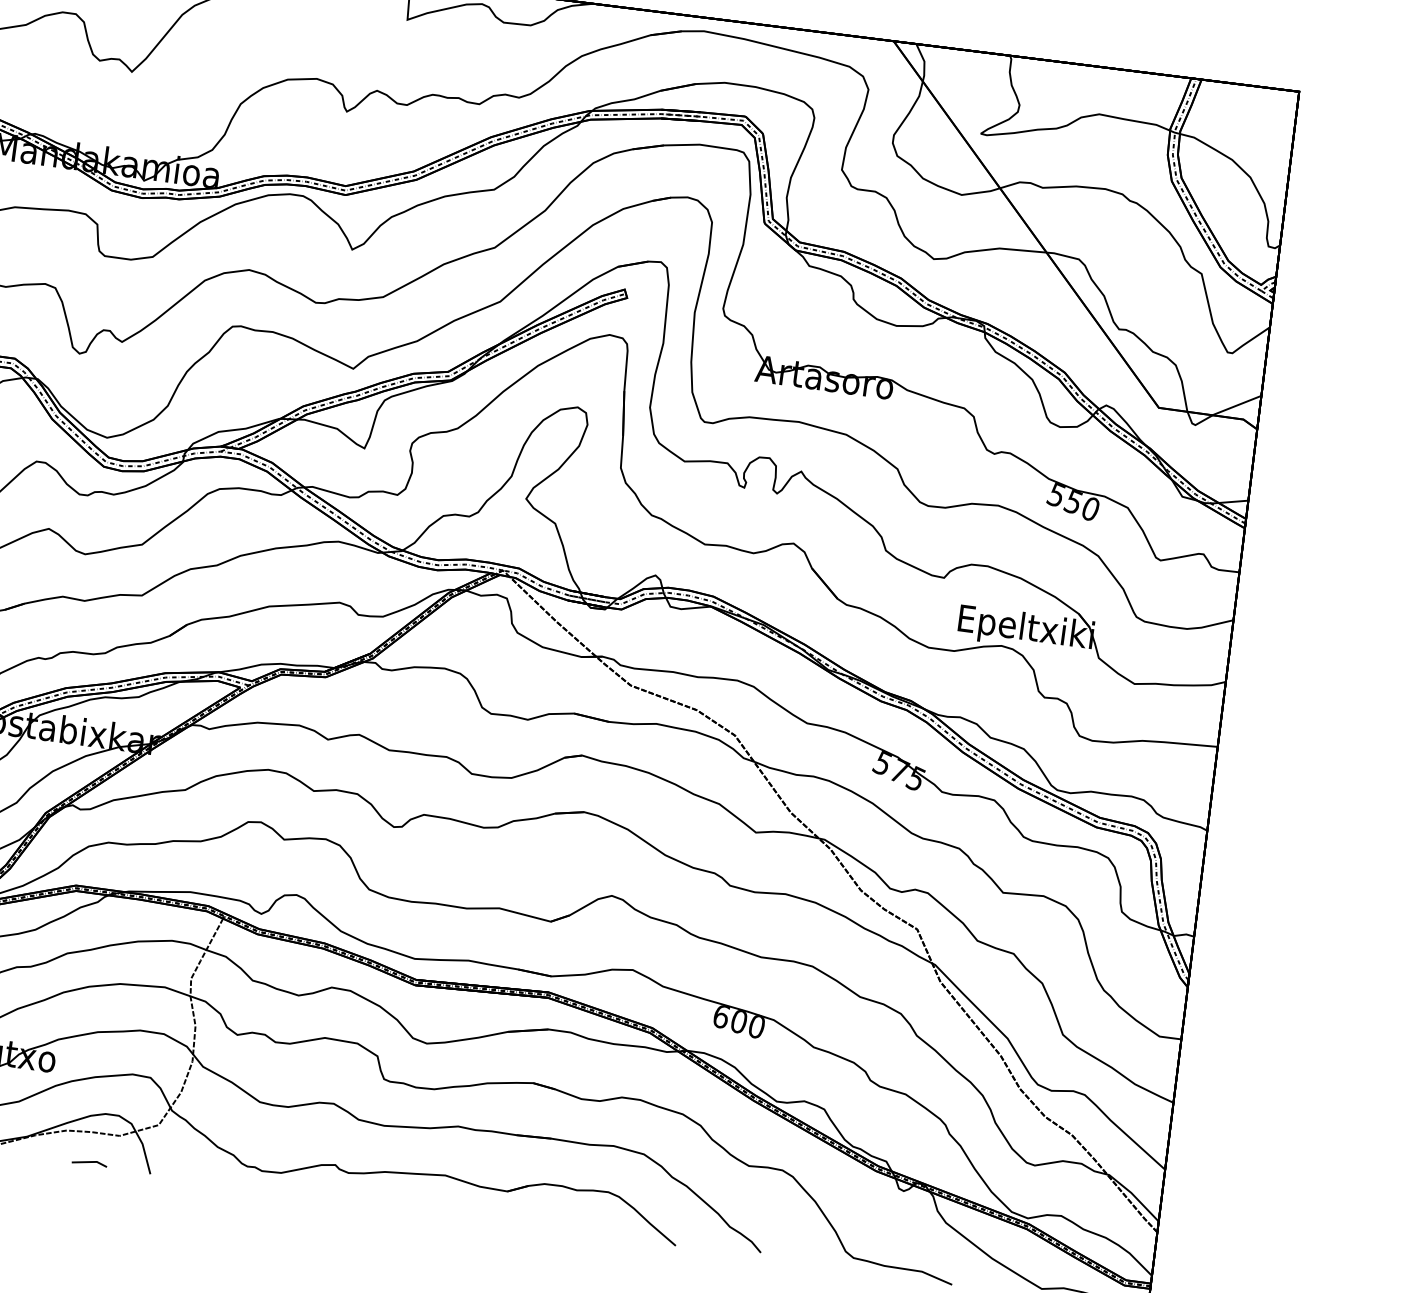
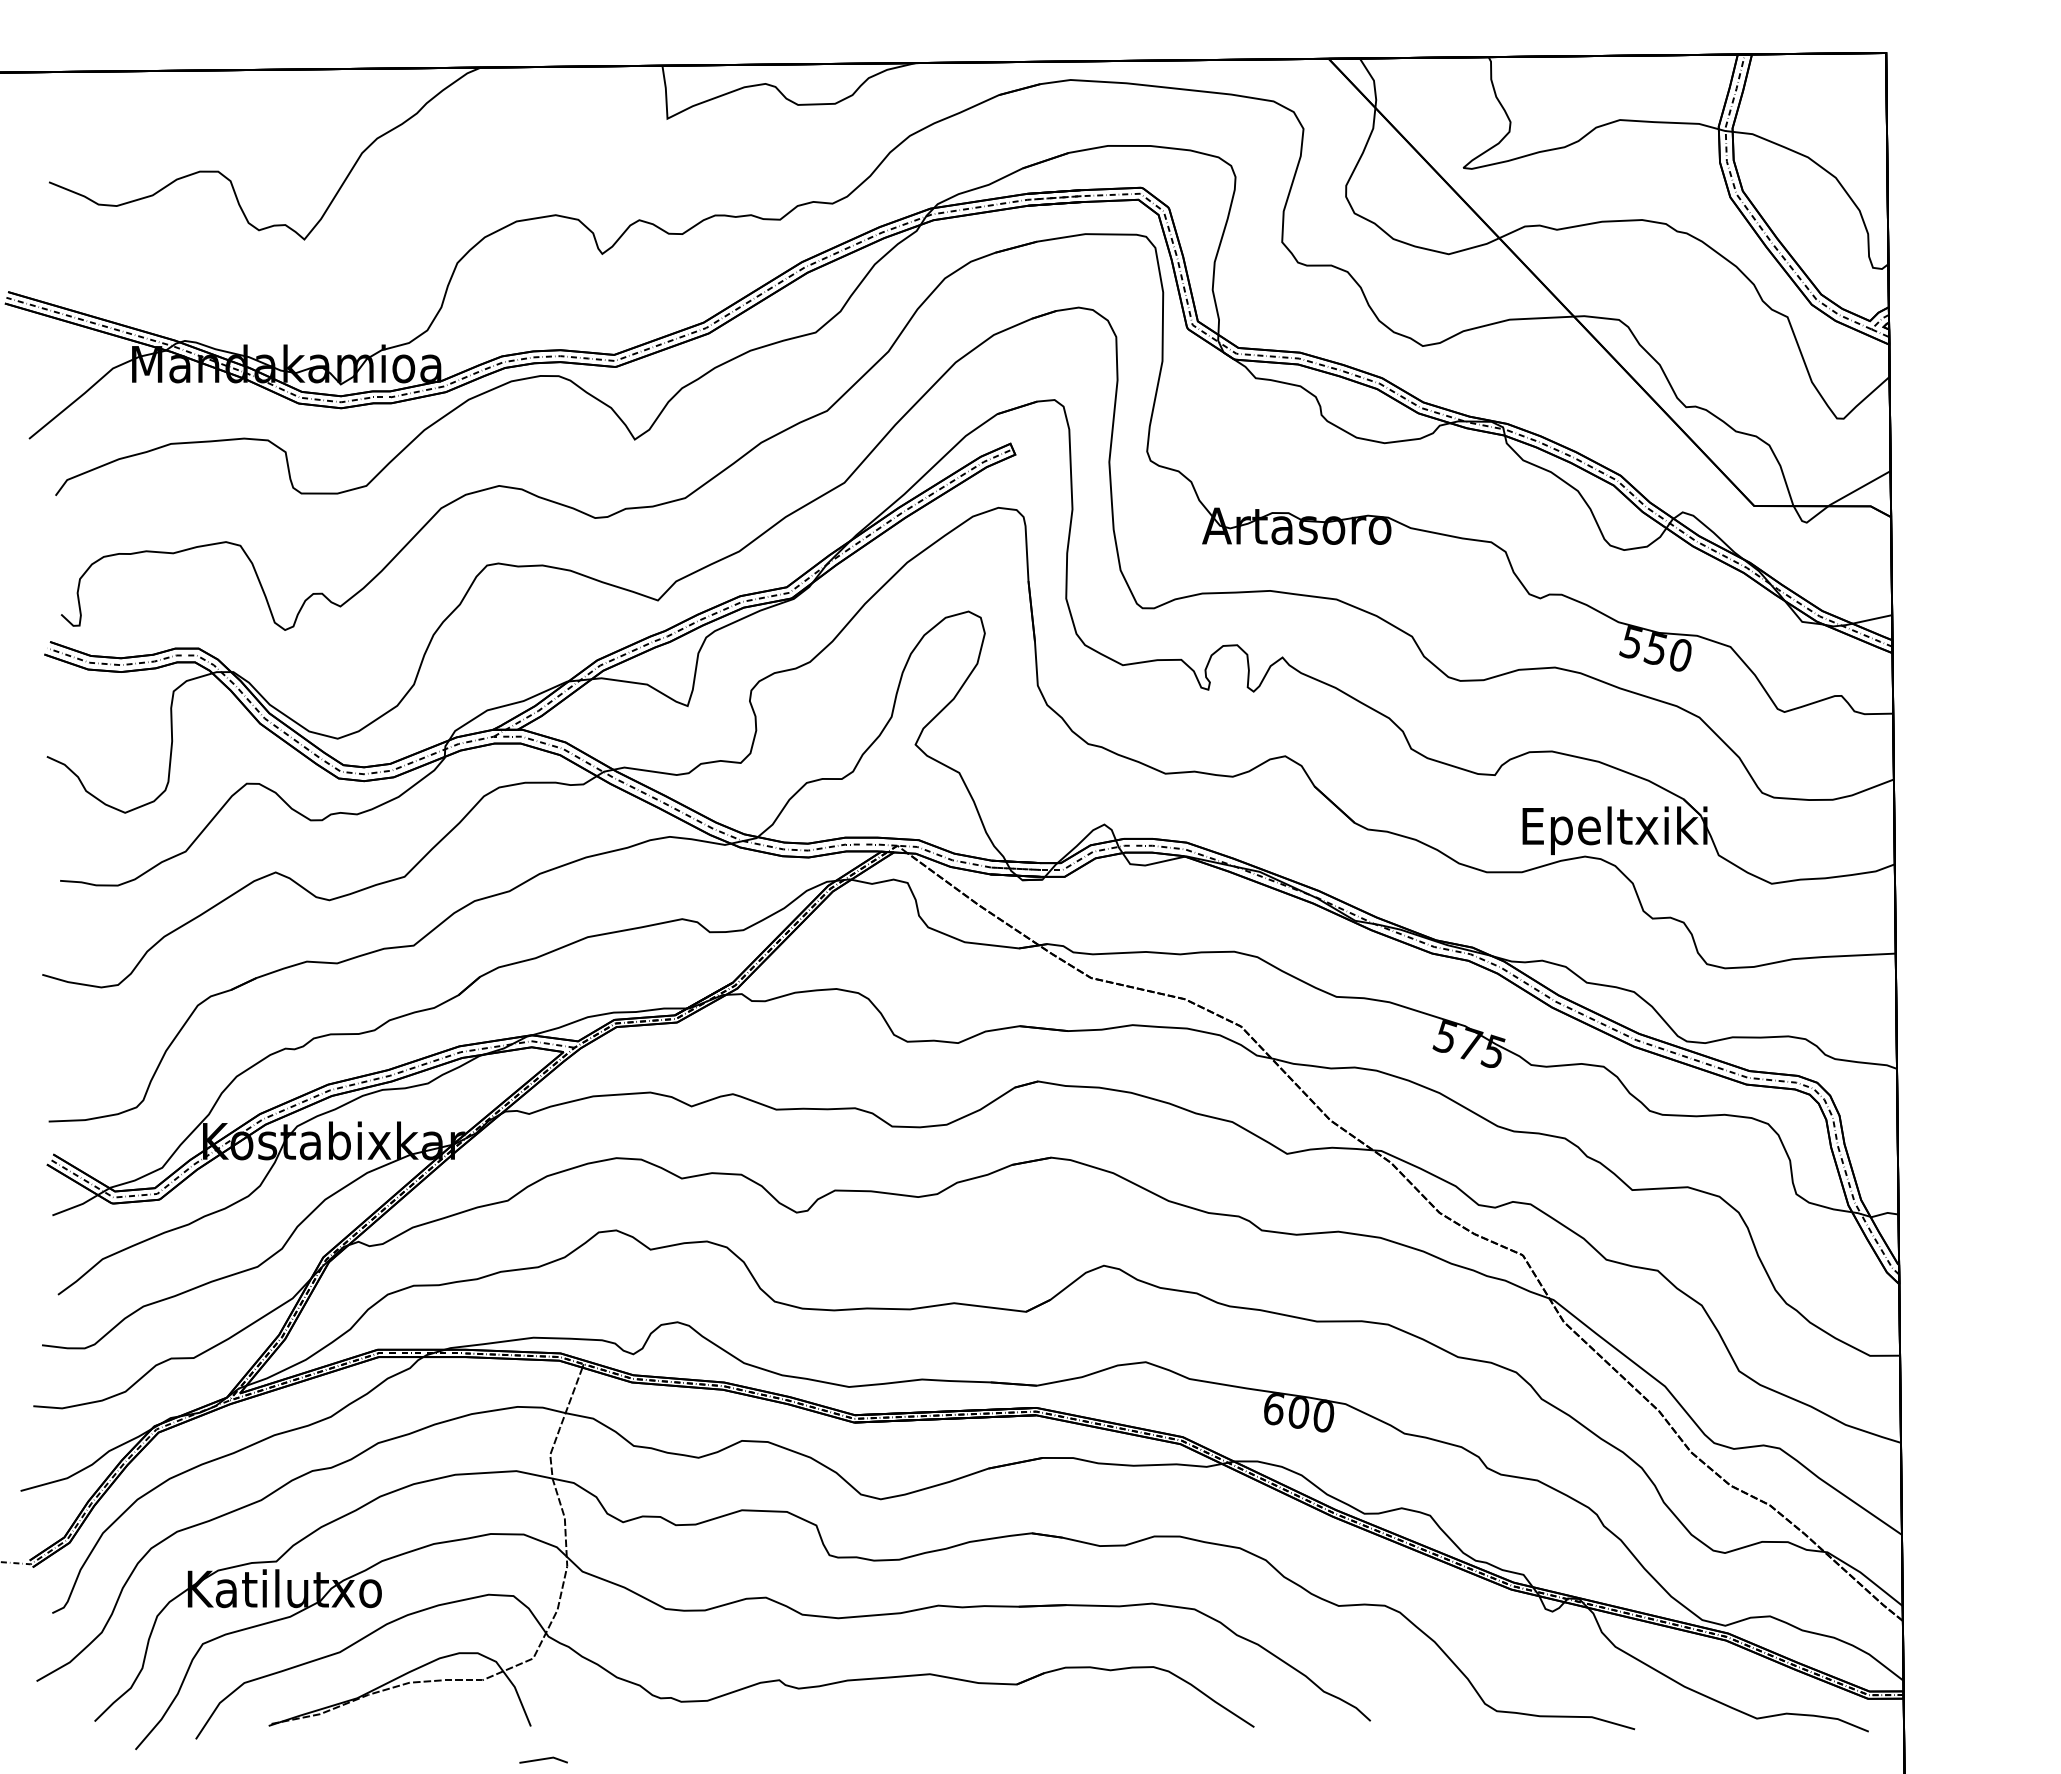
line: (89, 1162) -> (543, 1759), moved

